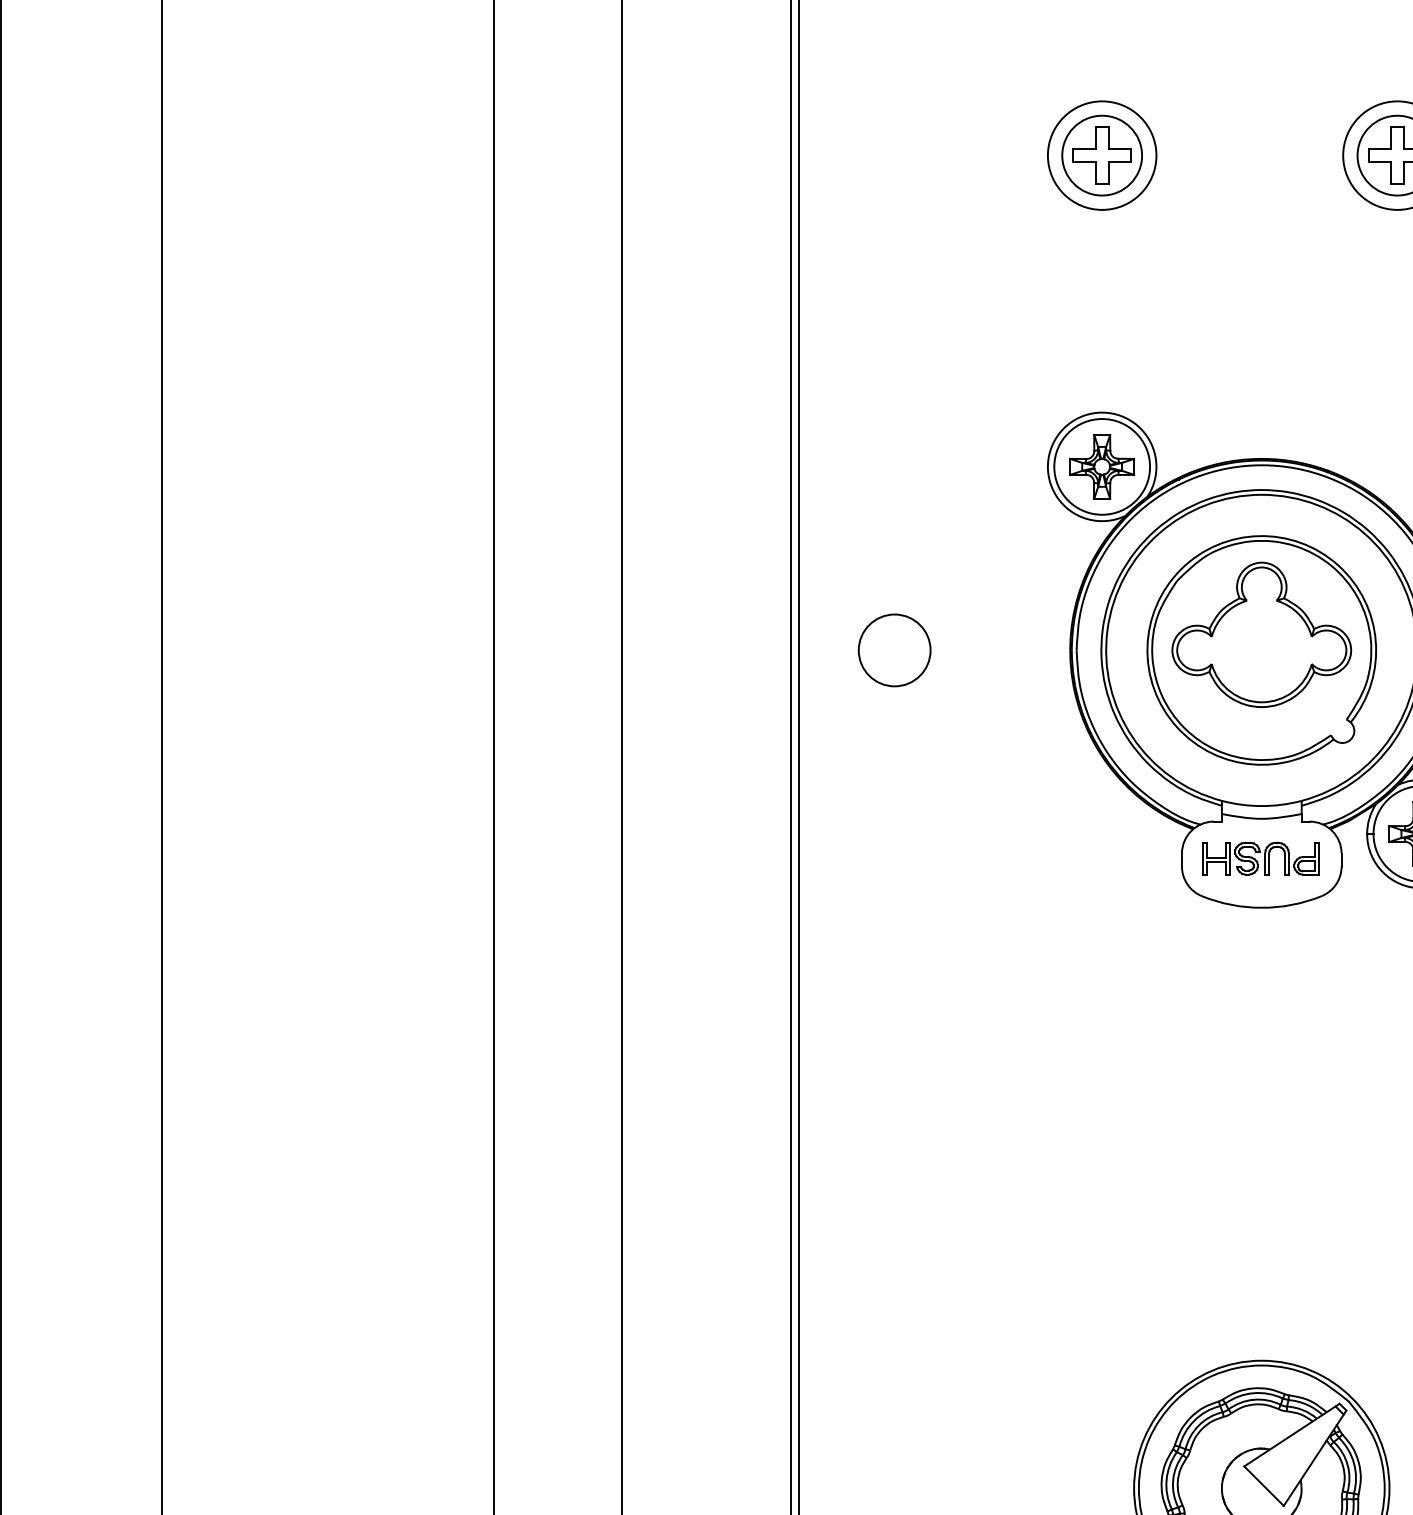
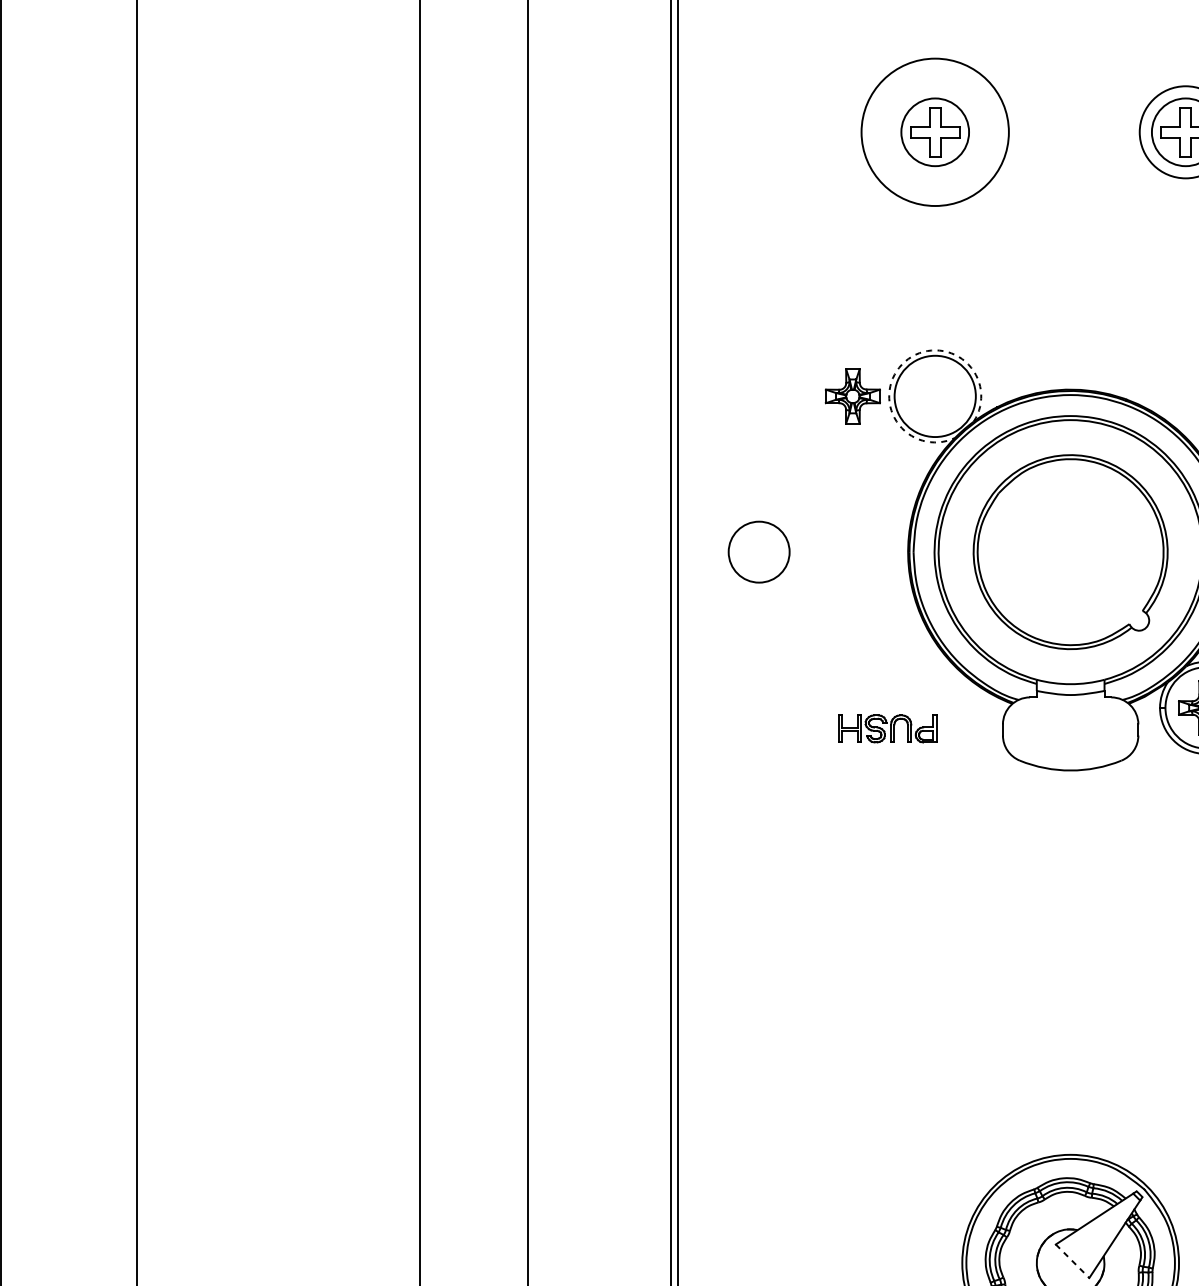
circle: (1101, 155) -> (934, 132), size x1.6
arc: (1066, 425) -> (904, 361), solid -> dashed
part: (1102, 466) -> (853, 396), moved
part: (1261, 634) -> (1070, 538), removed
part: (1260, 858) -> (887, 728), moved
line: (1264, 1486) -> (1072, 1261), solid -> dashed

